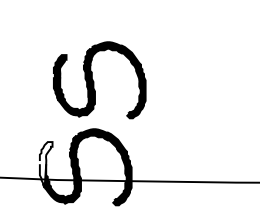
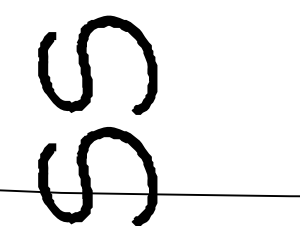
part: (99, 80) -> (97, 65), moved
fill: (45, 164) -> (46, 173), added

